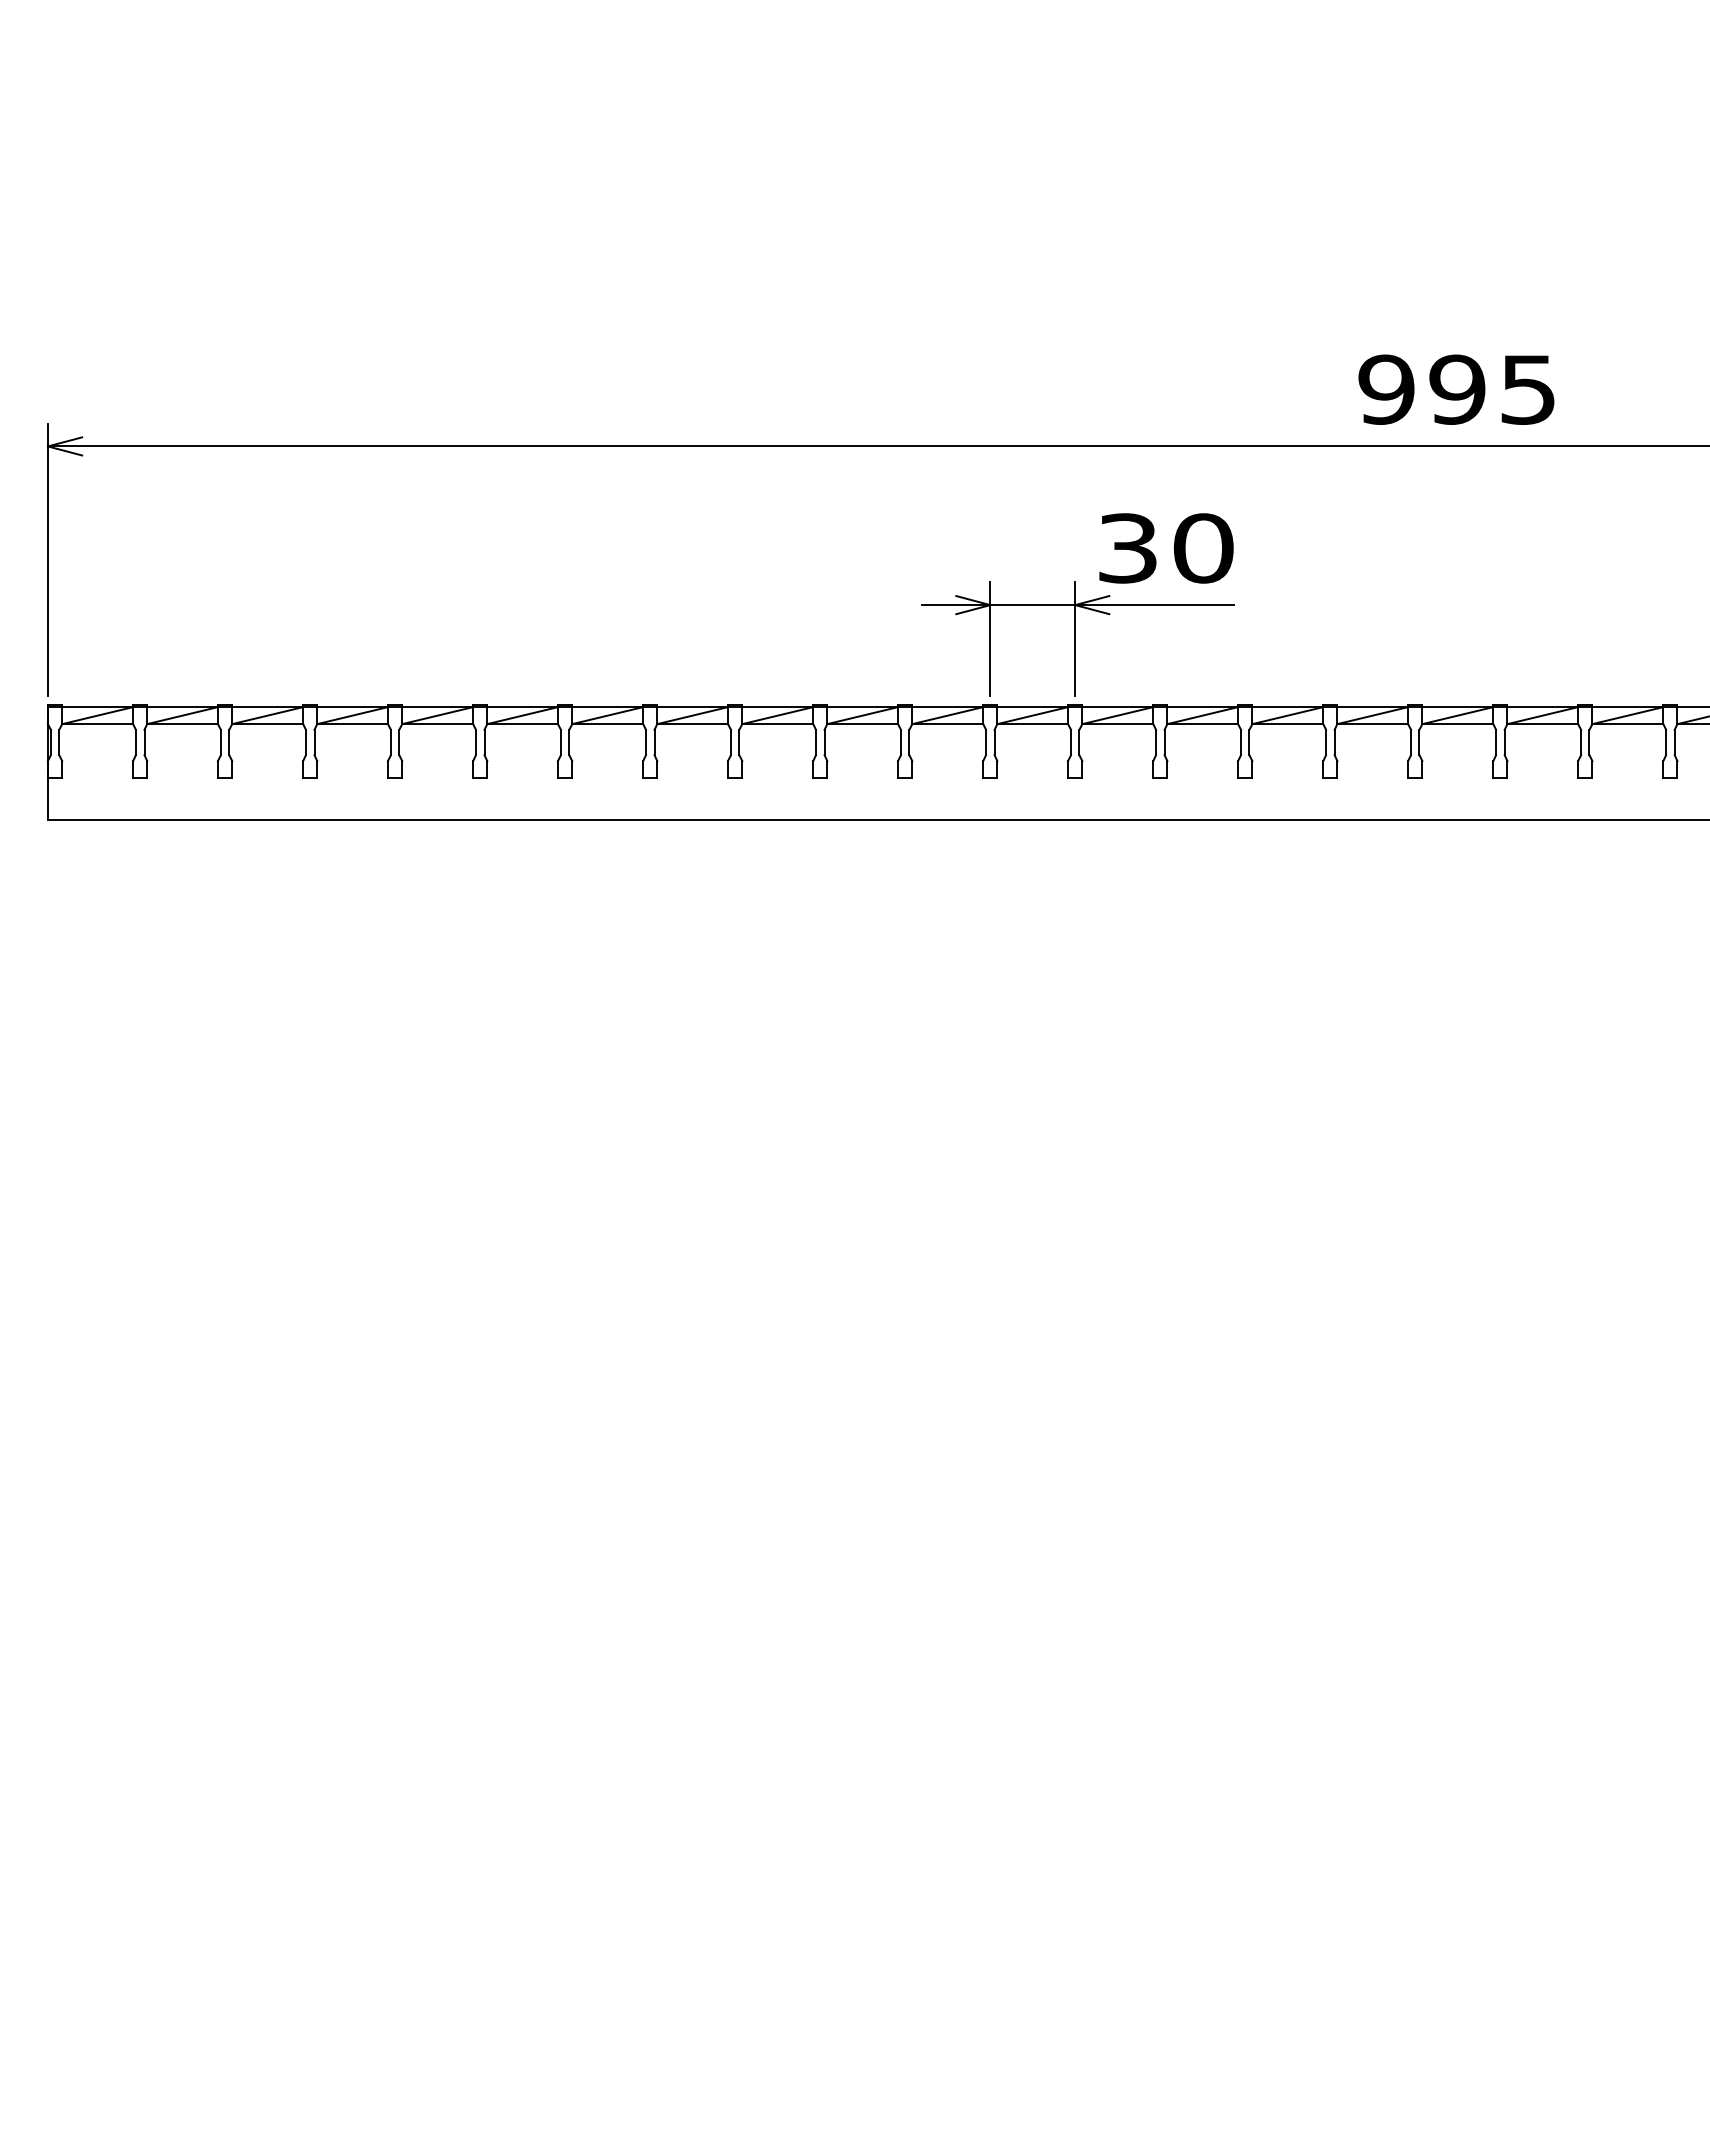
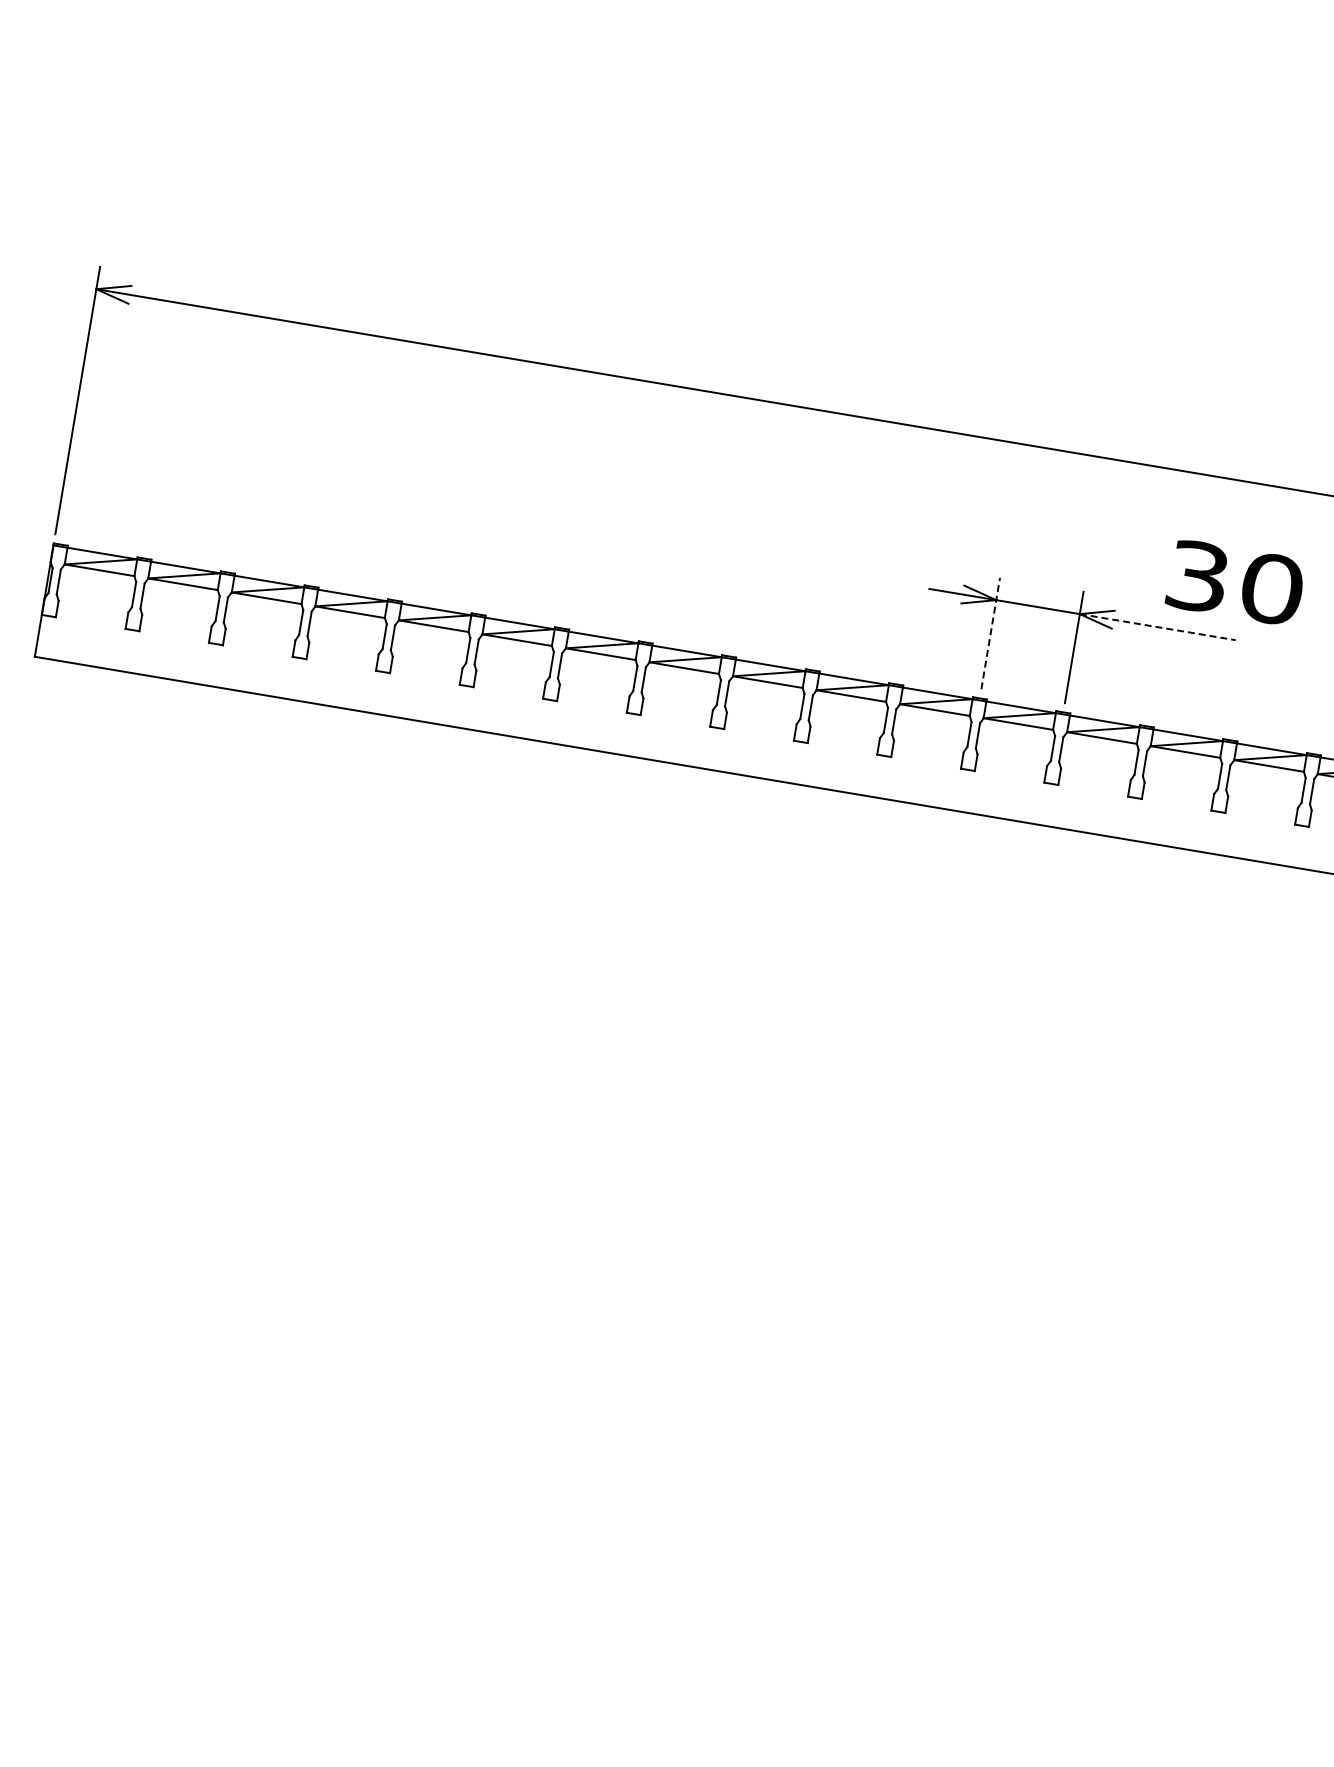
text: (1166, 548) -> (1235, 583), moved
line: (1155, 605) -> (1158, 627), solid -> dashed
line: (990, 639) -> (990, 633), solid -> dashed

